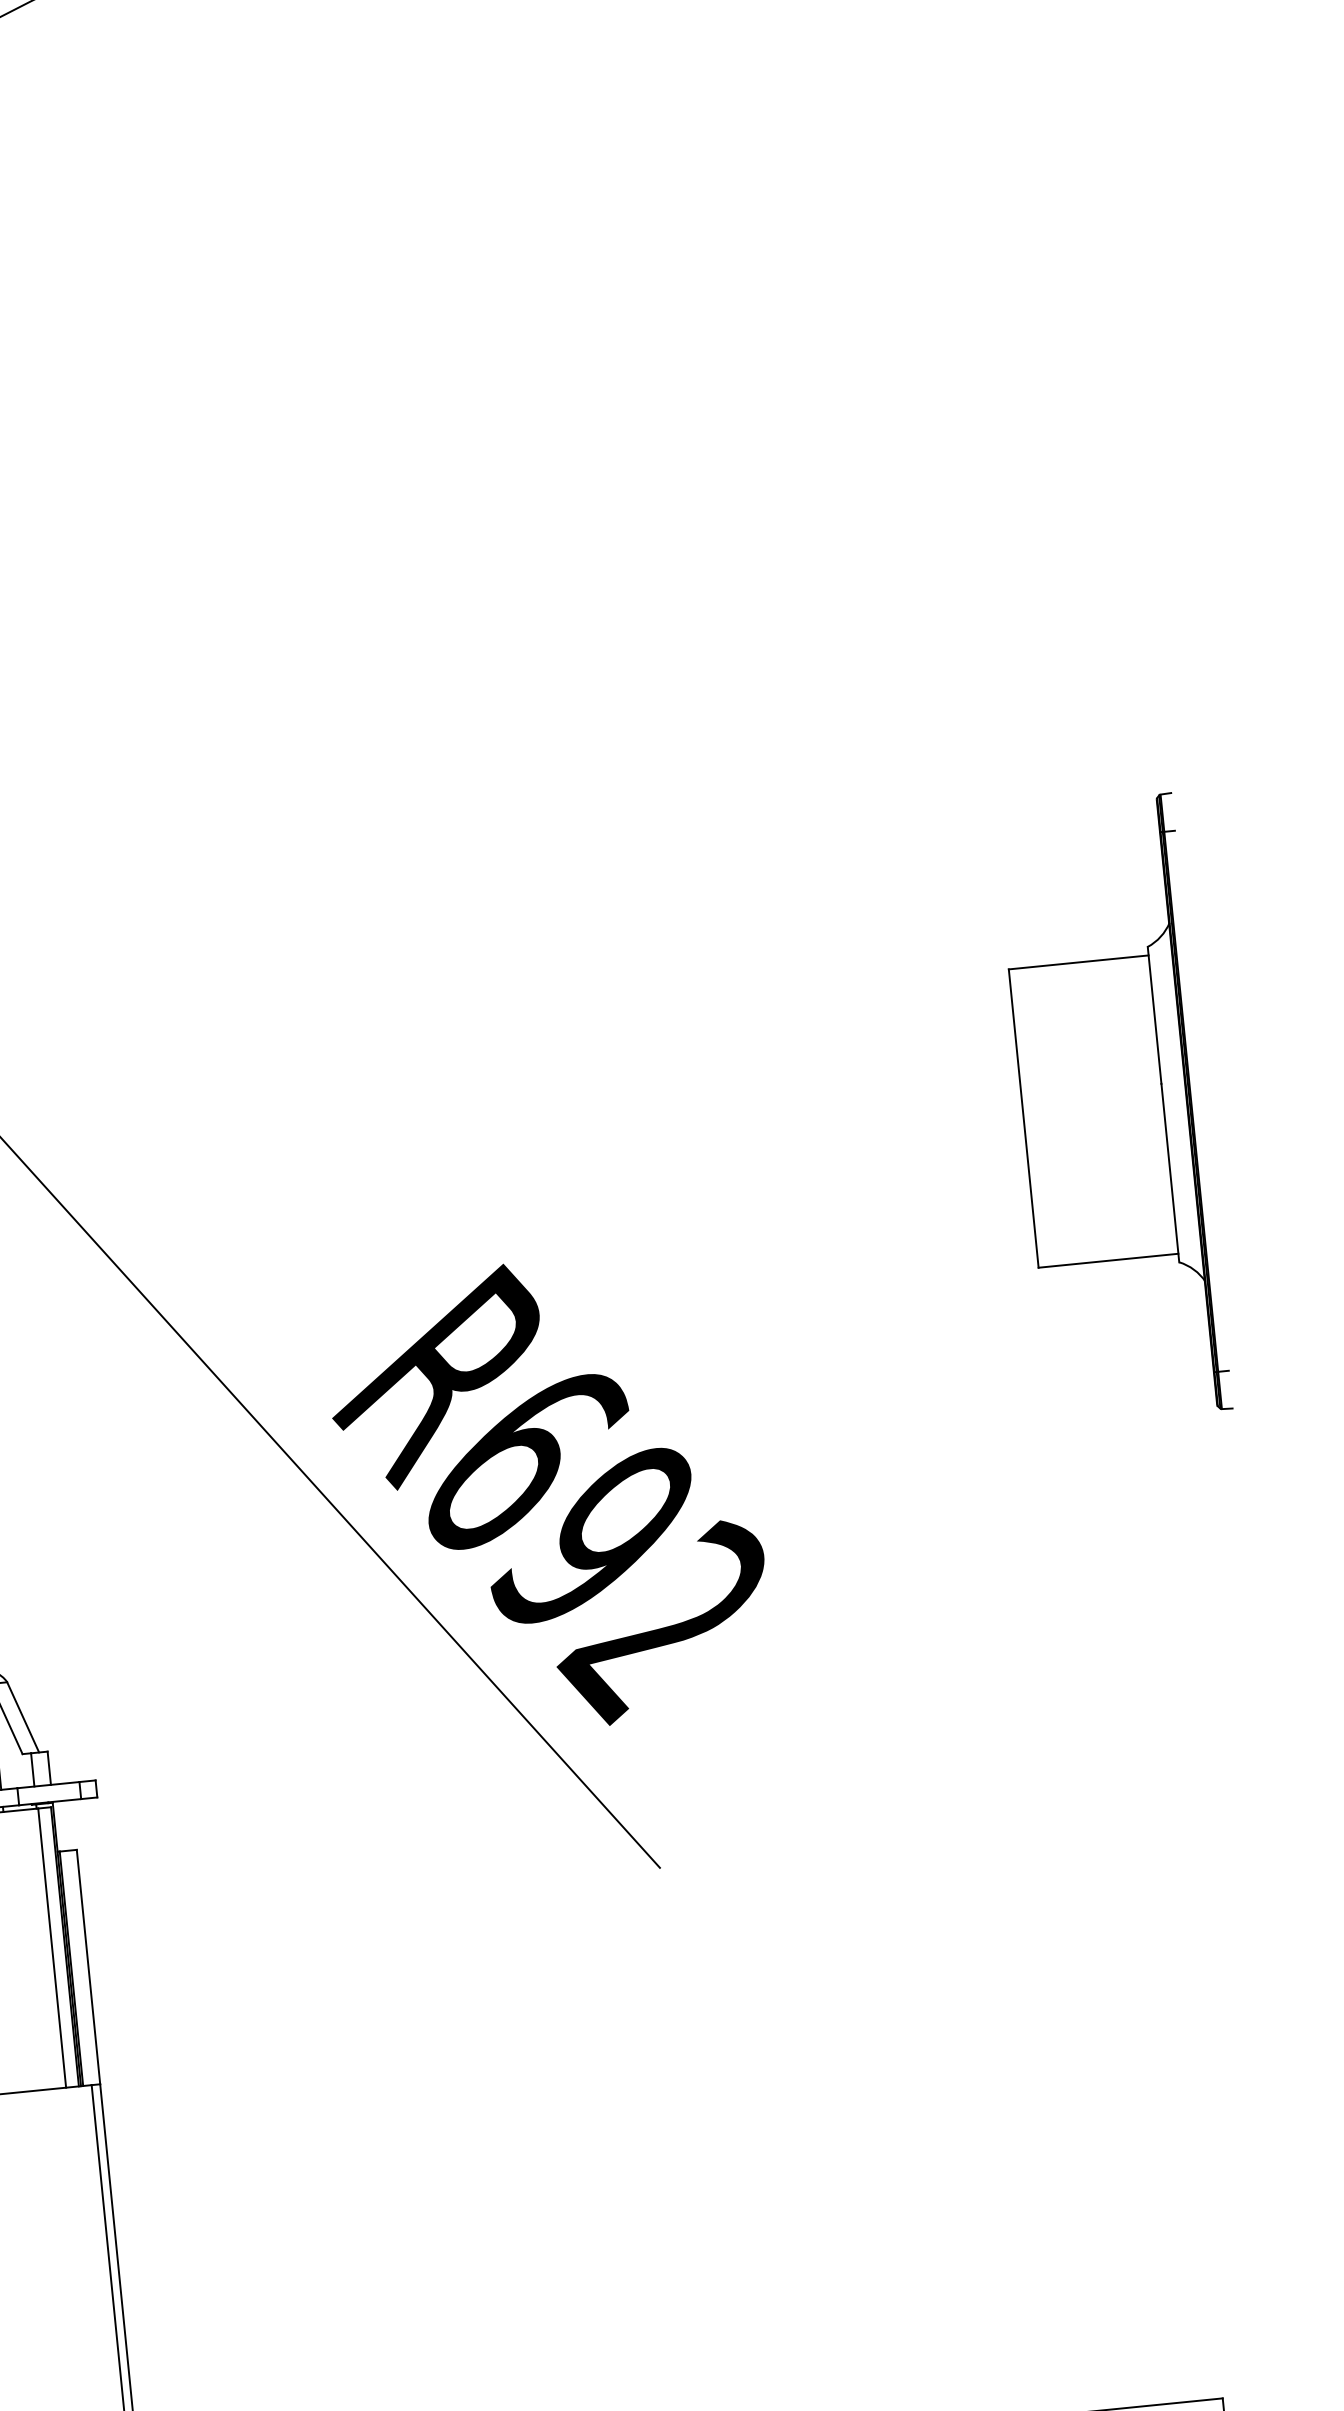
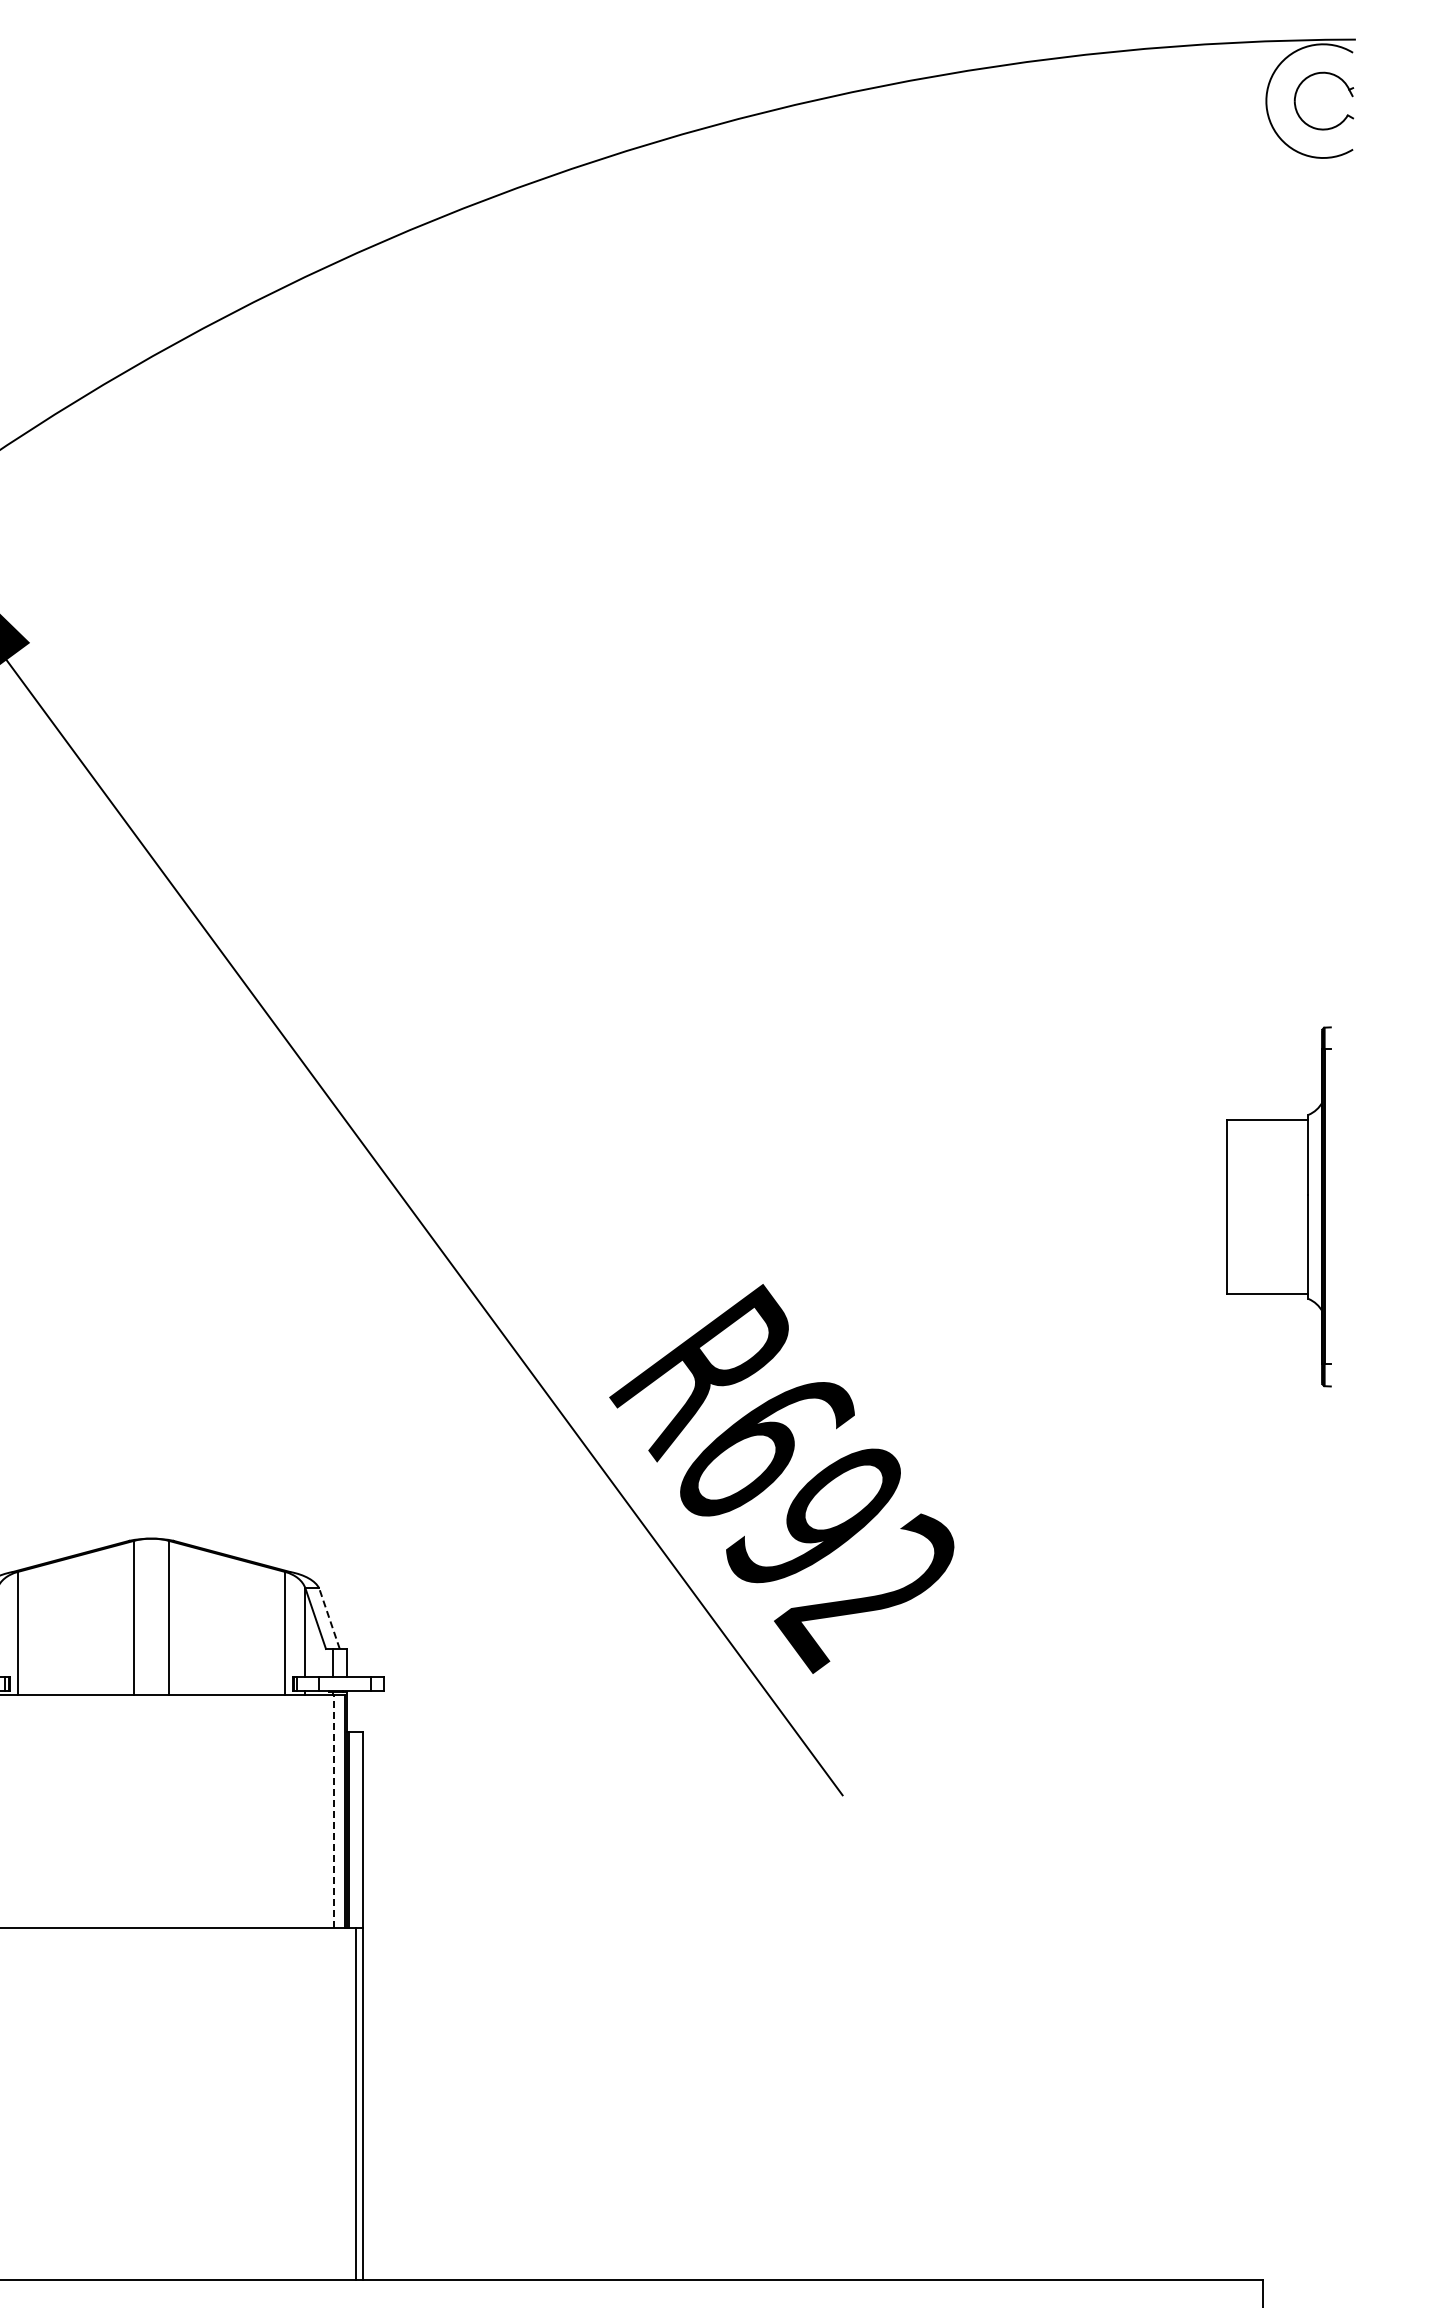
part: (1112, 1109) -> (1278, 1206), size x0.7
line: (23, 1717) -> (329, 1618), solid -> dashed
line: (52, 1946) -> (334, 1810), solid -> dashed

